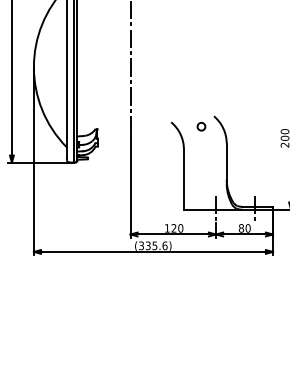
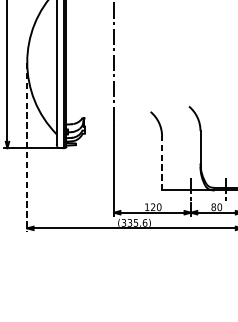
circle: (201, 126) -> (177, 115), removed
line: (33, 161) -> (26, 147), solid -> dashed
line: (183, 179) -> (161, 163), solid -> dashed

